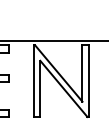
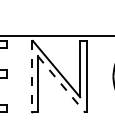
line: (33, 81) -> (31, 76), solid -> dashed
line: (63, 89) -> (61, 84), solid -> dashed

